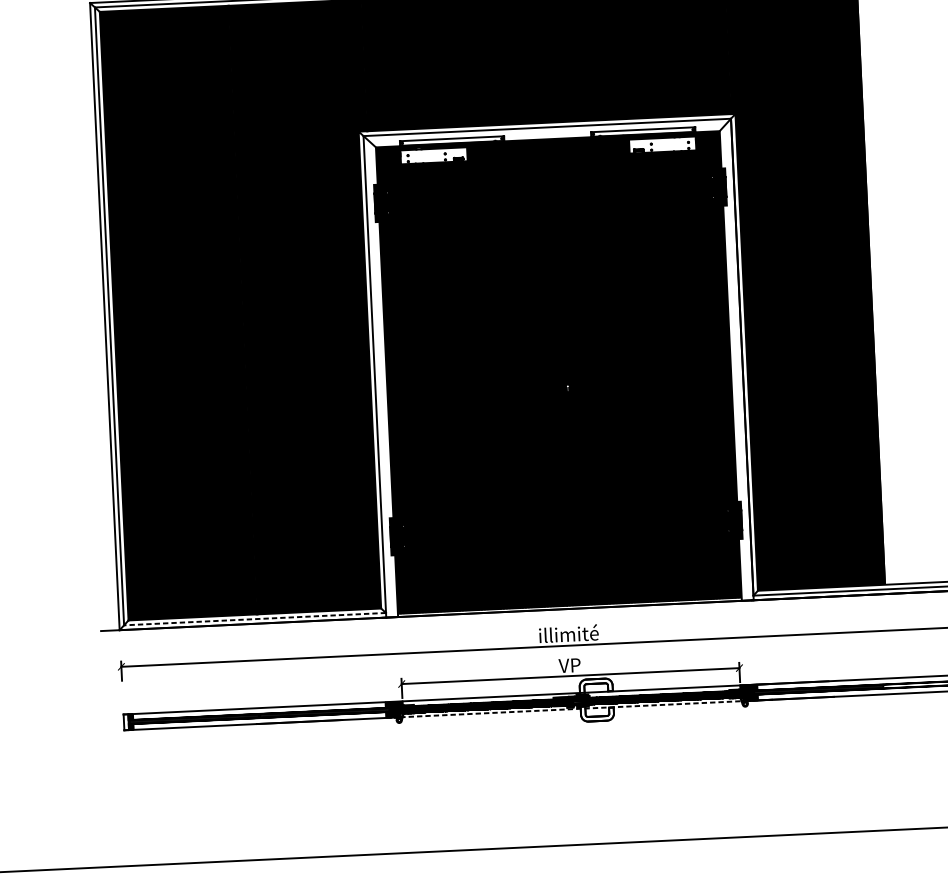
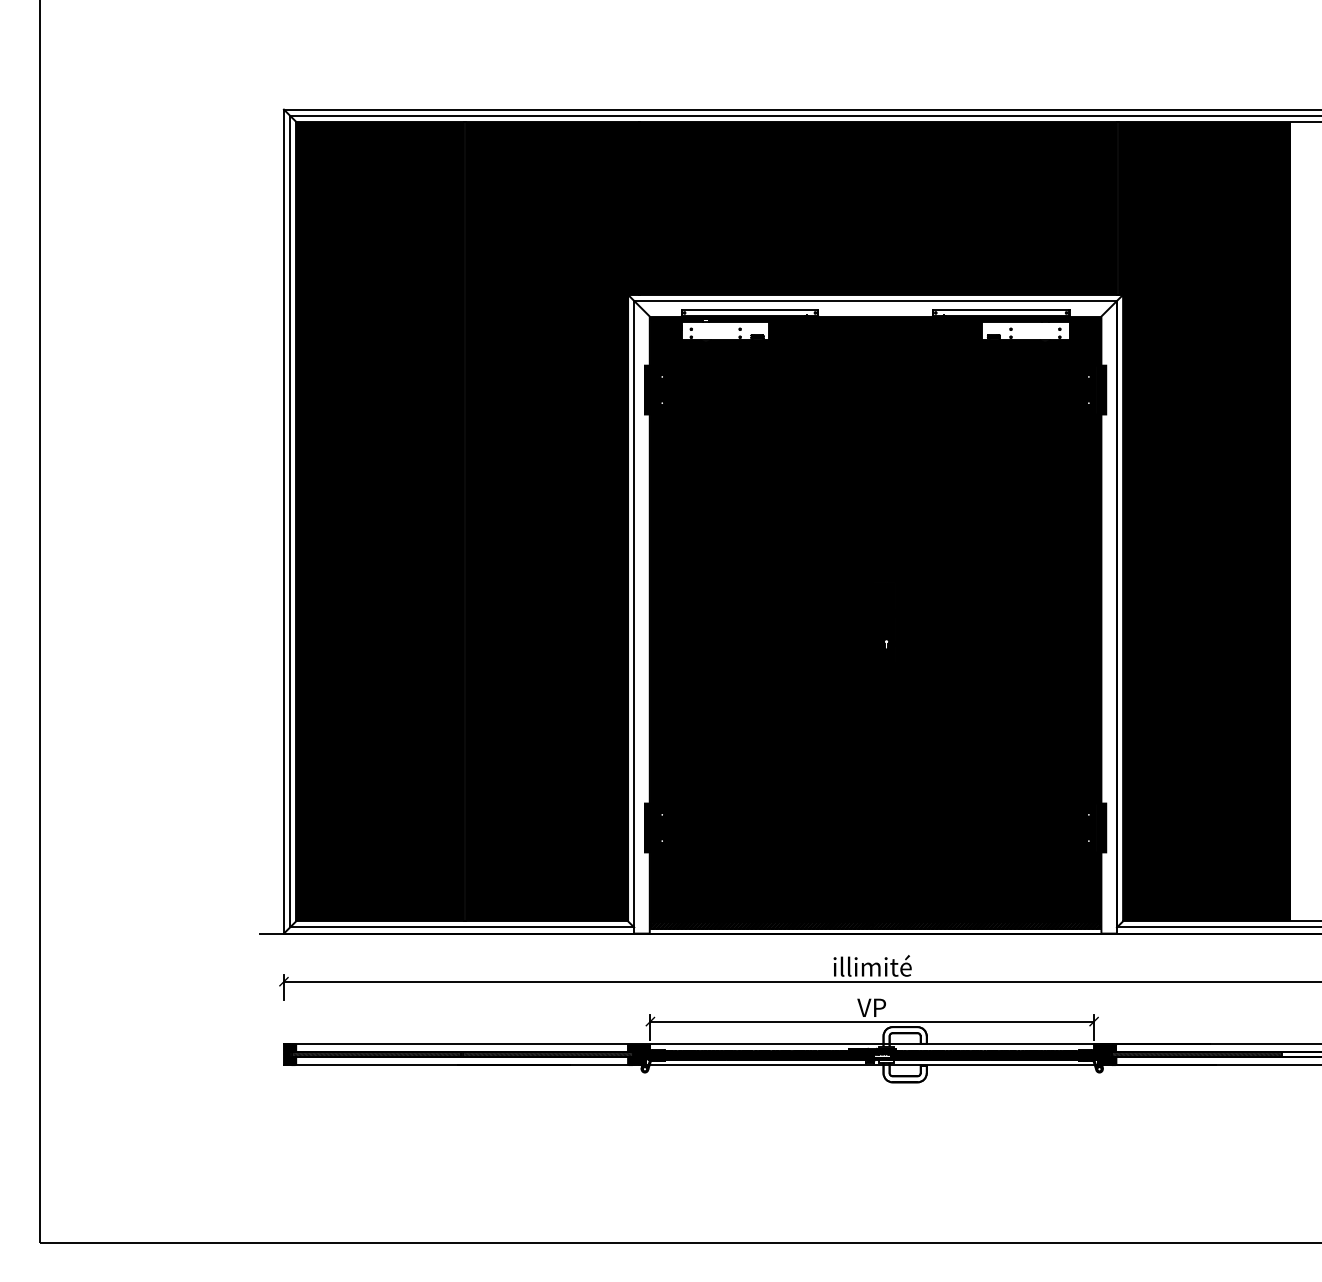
line: (254, 619) -> (461, 927), dashed -> solid
line: (572, 709) -> (872, 1065), dashed -> solid
hatch: (125, 722) -> (286, 1054), added

